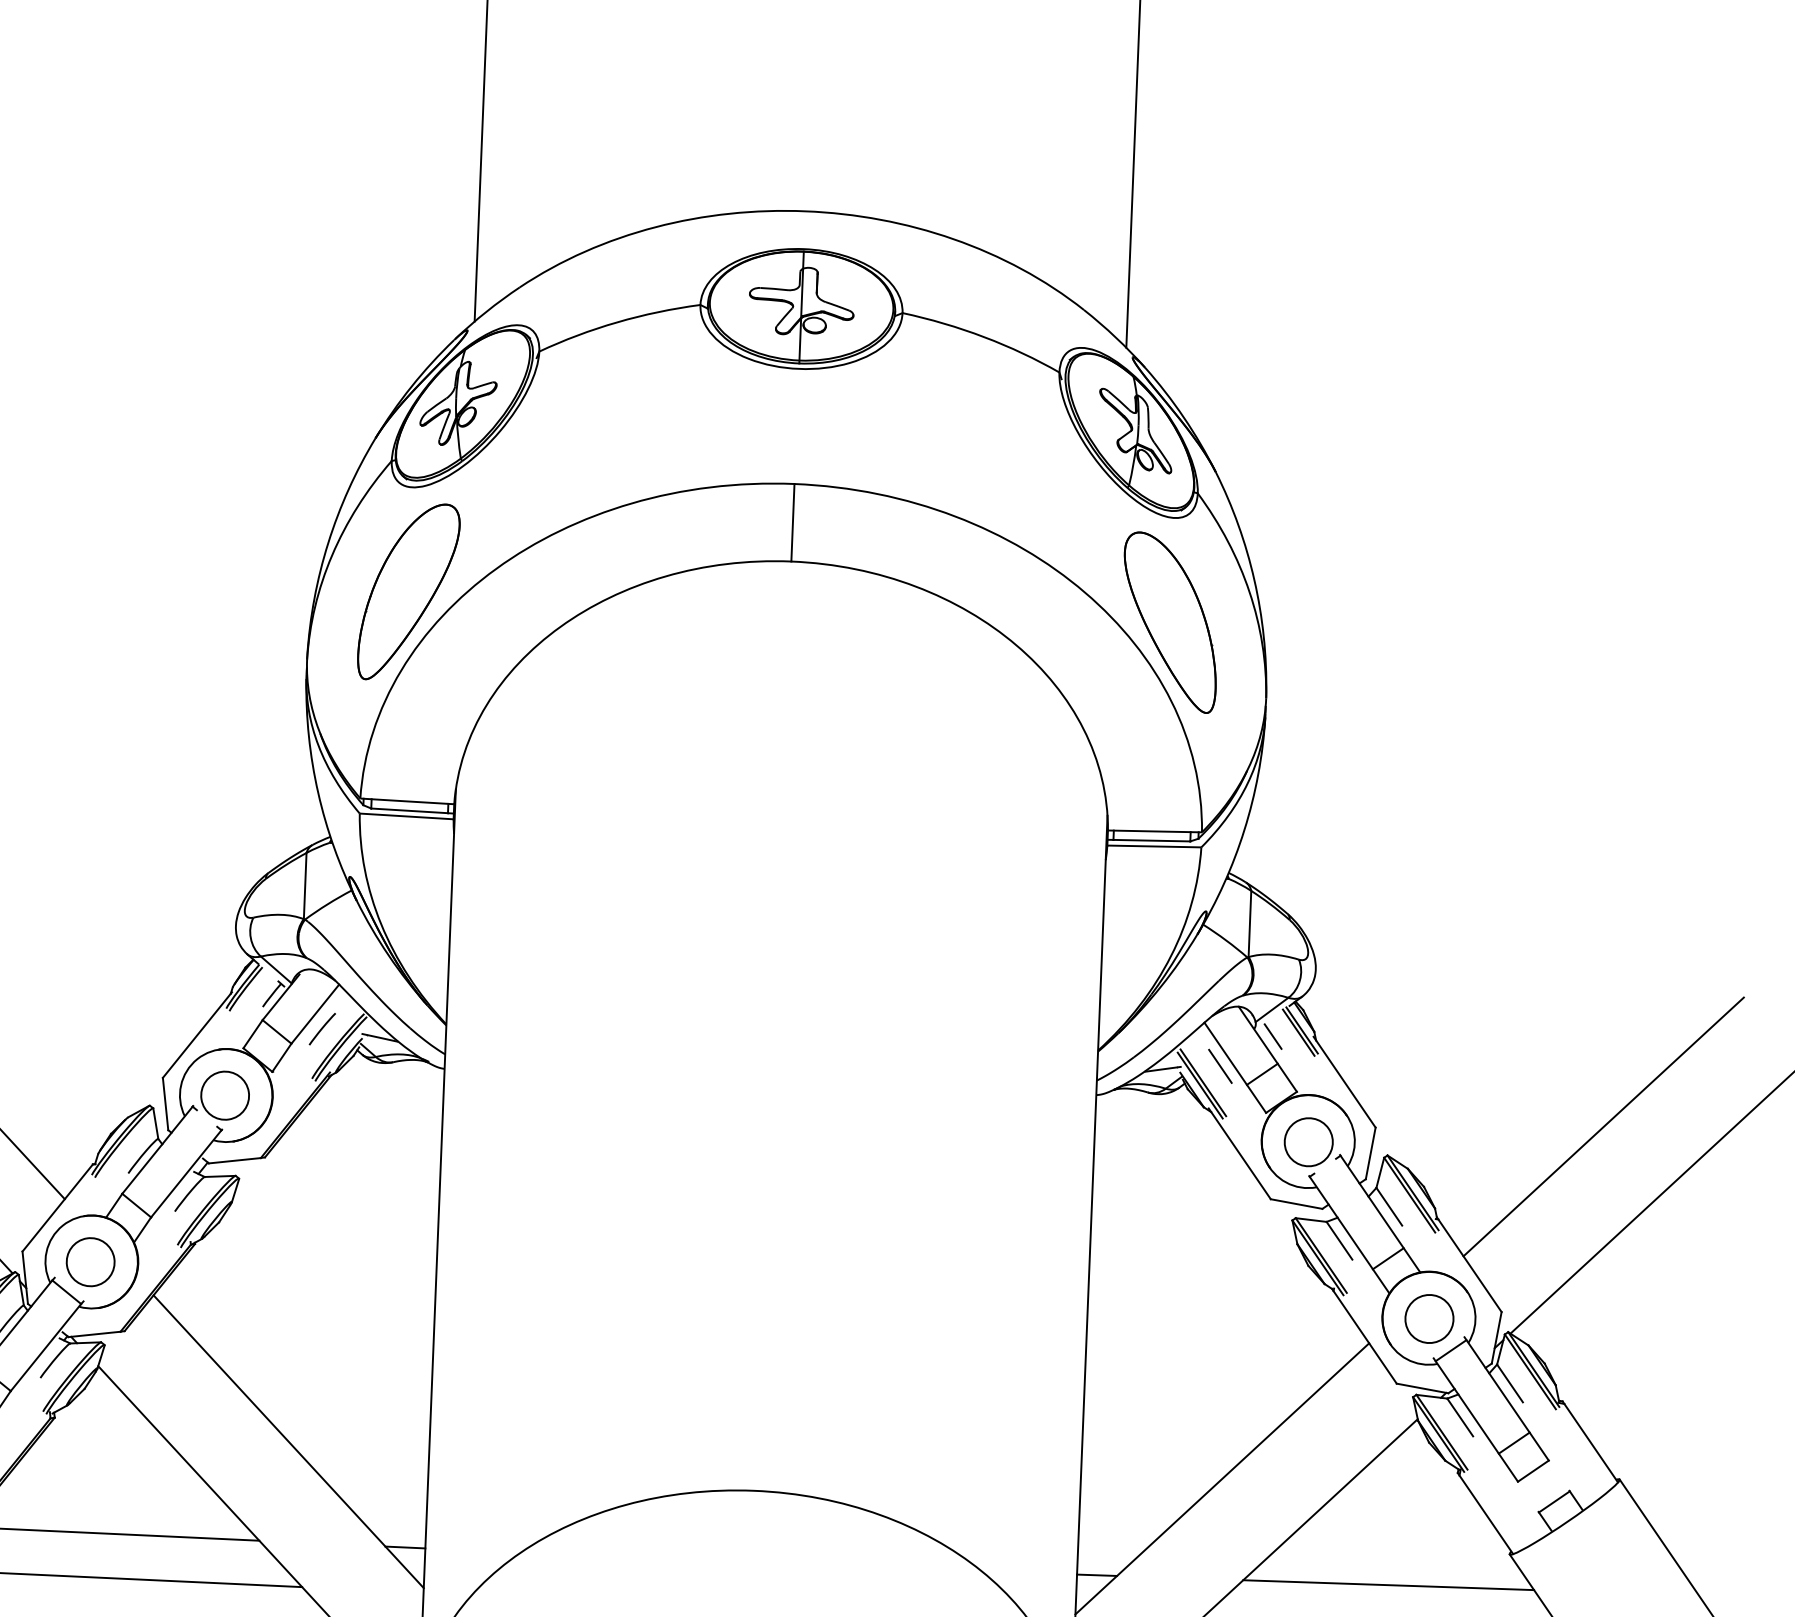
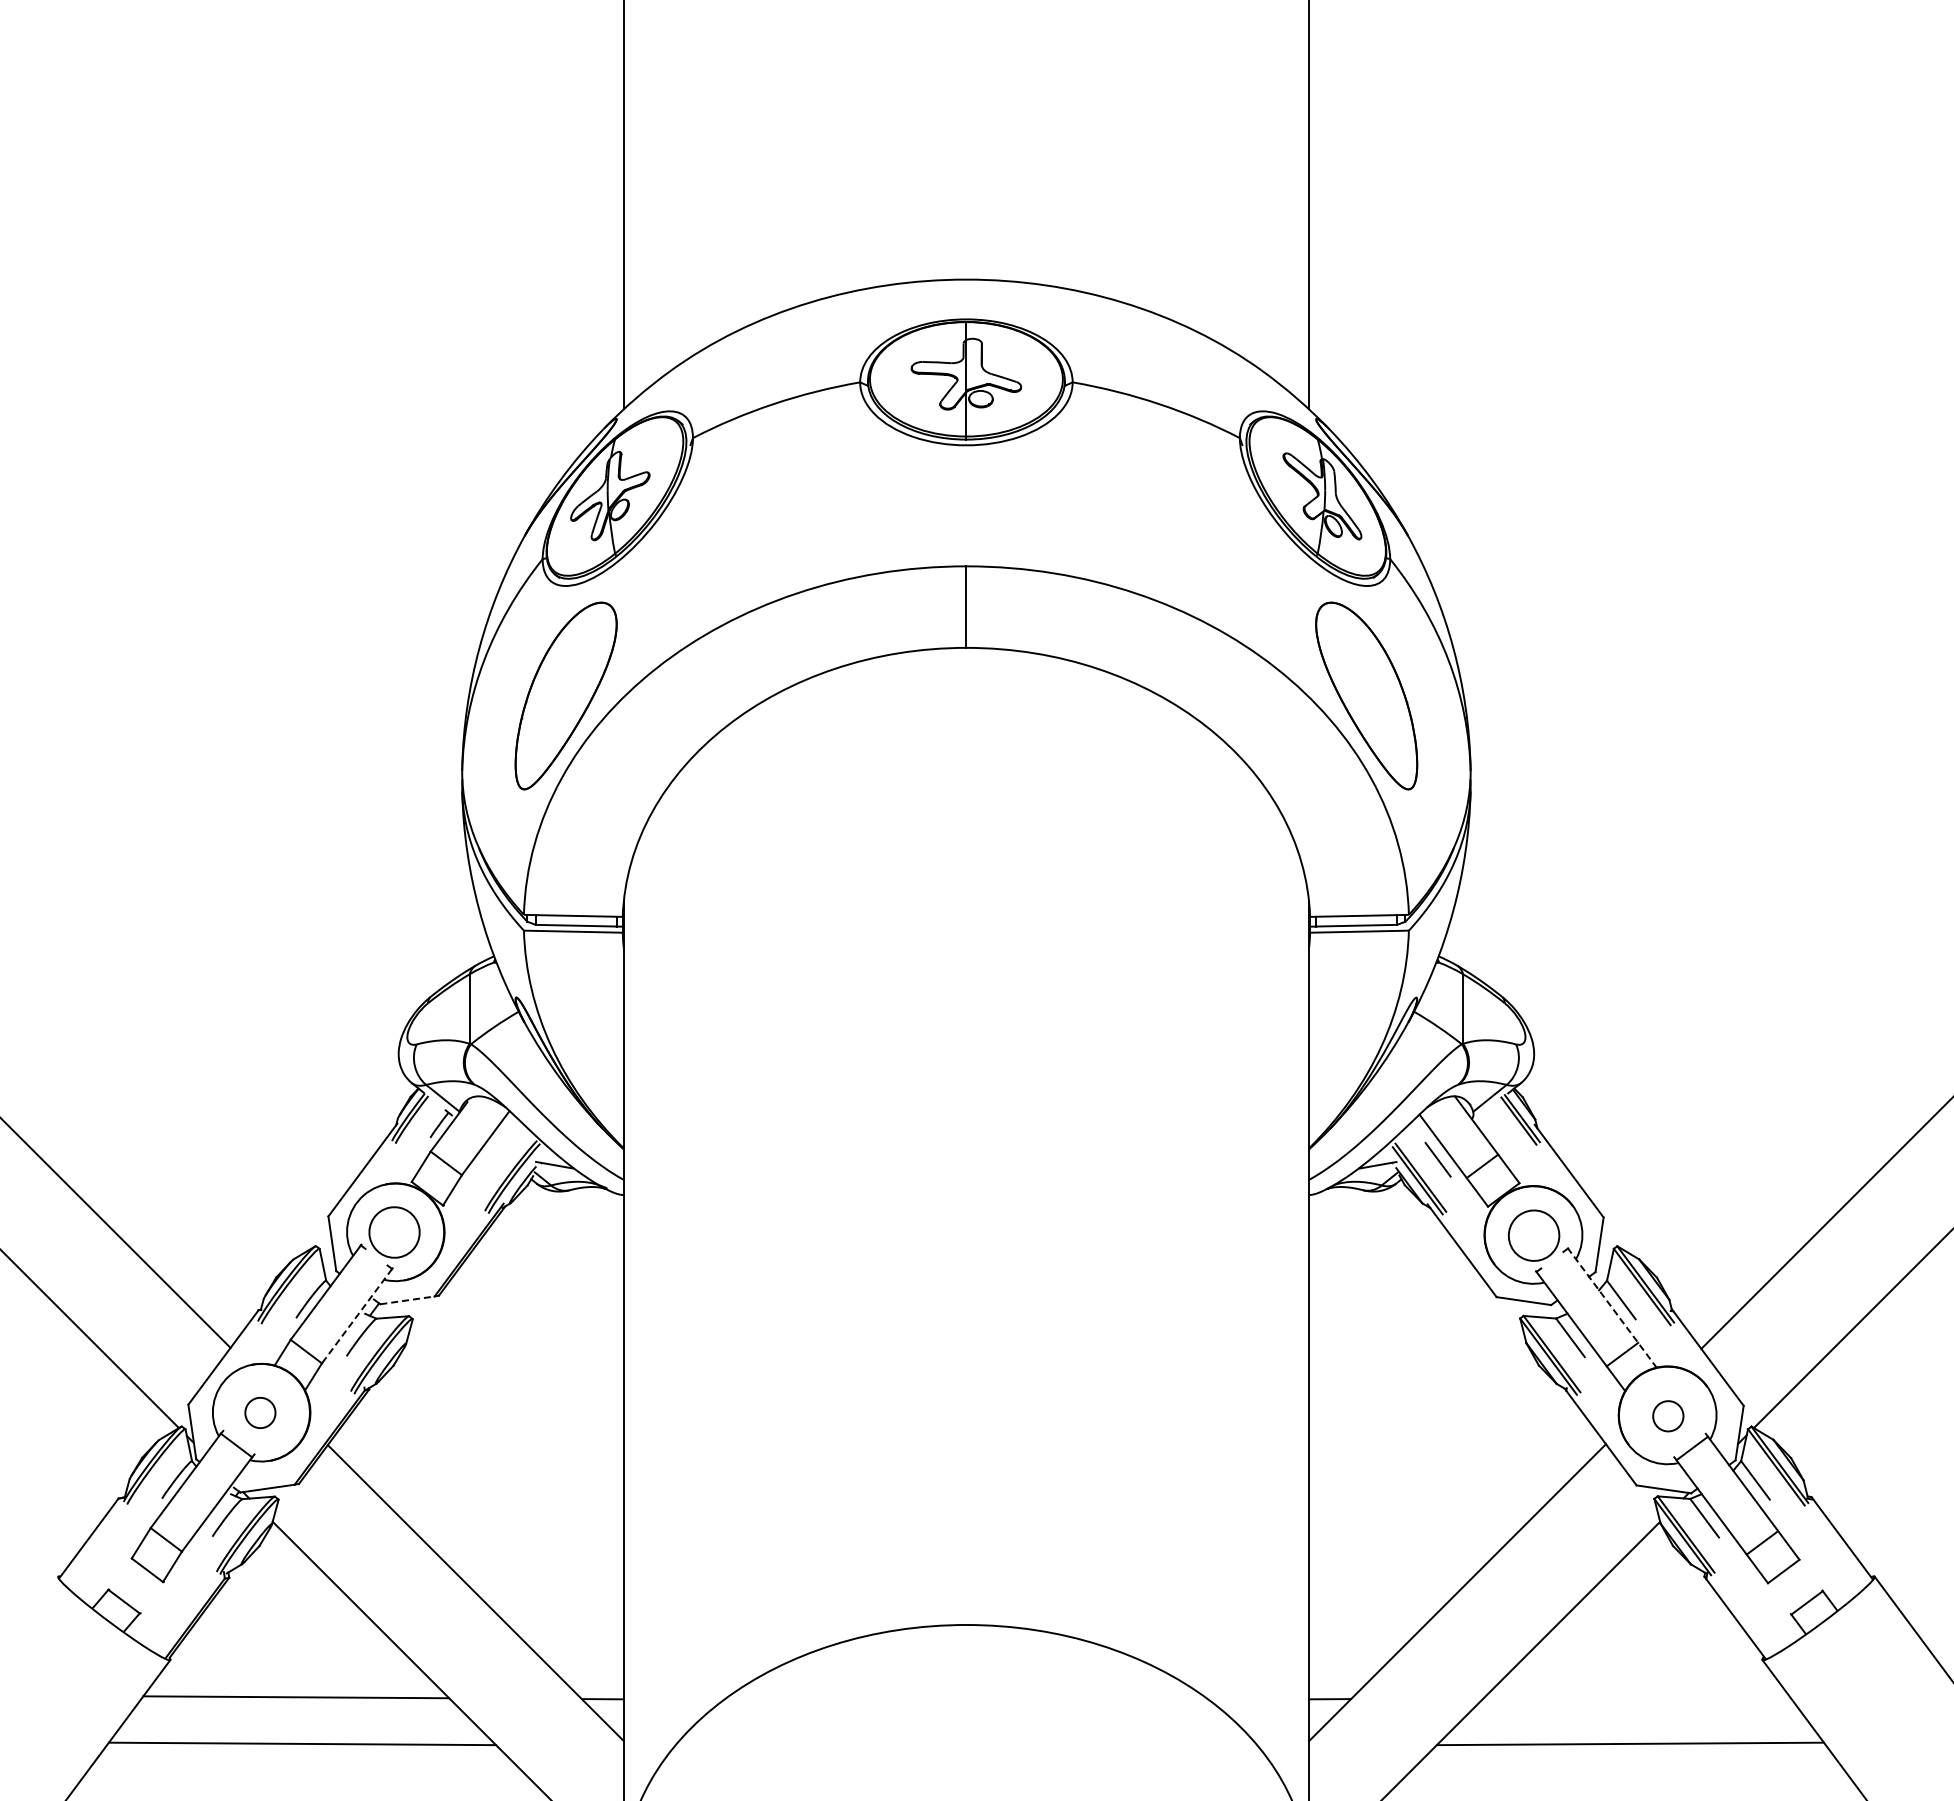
line: (322, 1029) -> (493, 1158), removed
line: (1272, 1035) -> (1491, 1125), removed
line: (234, 1160) -> (407, 1300), solid -> dashed
line: (186, 1174) -> (357, 1316), solid -> dashed
line: (1380, 1213) -> (1612, 1307), solid -> dashed
part: (90, 1261) -> (260, 1412), size x0.6
part: (1429, 1319) -> (1668, 1416), size x0.6
line: (1388, 1585) -> (1636, 1697), removed

